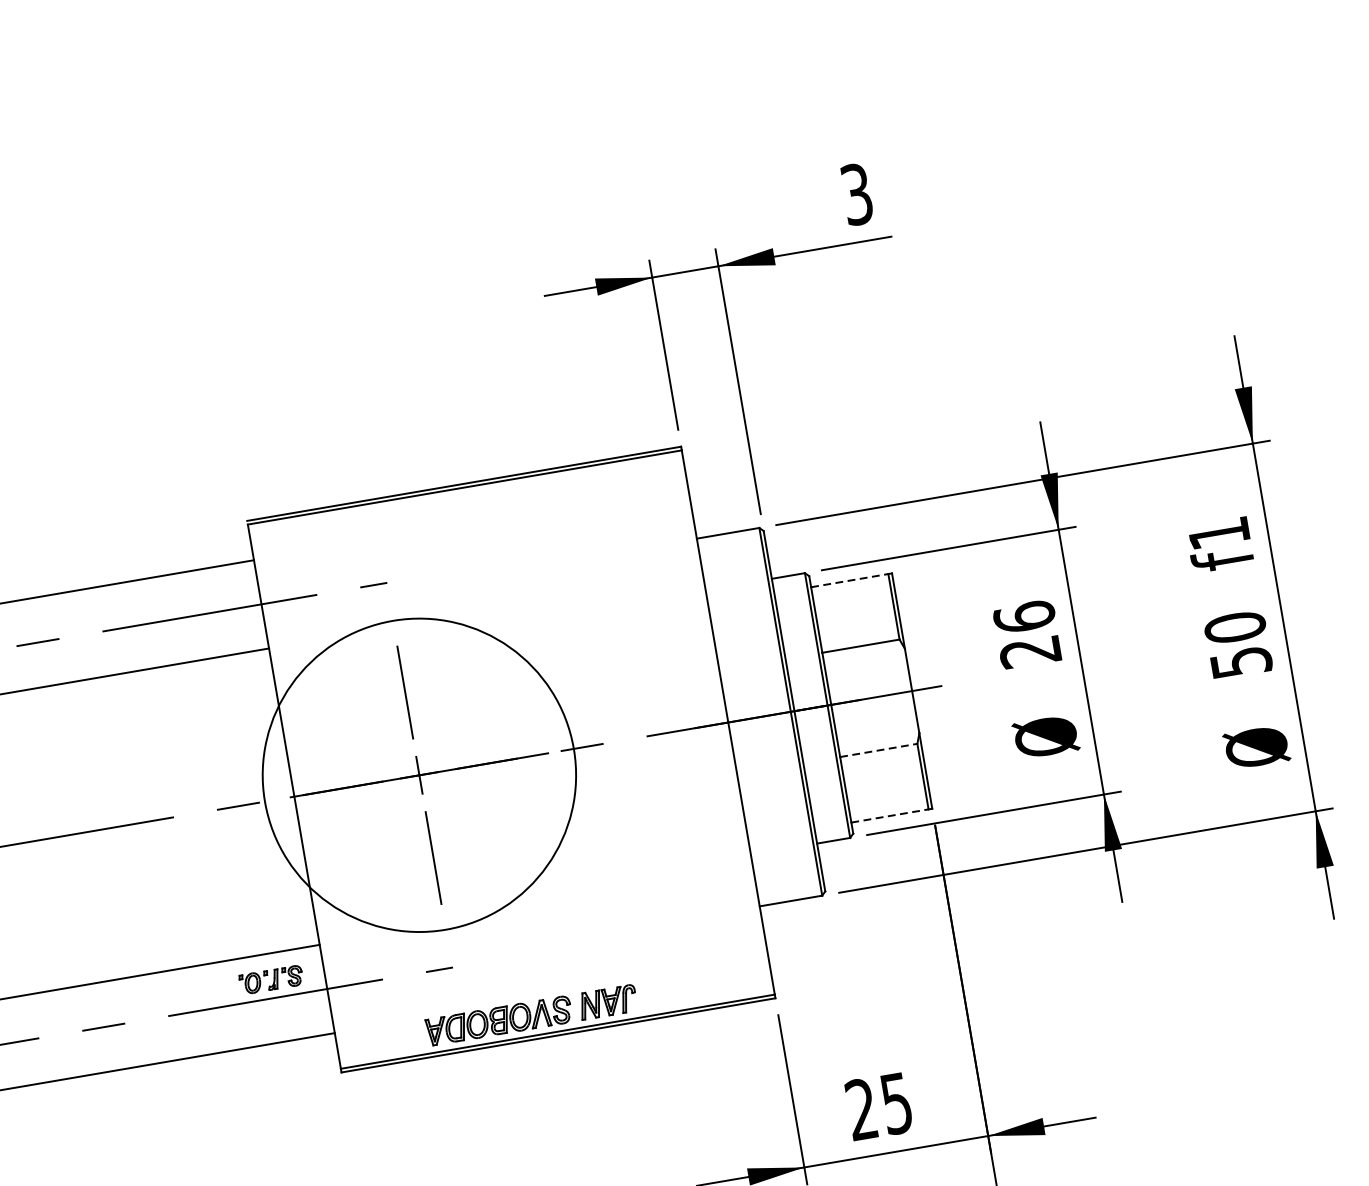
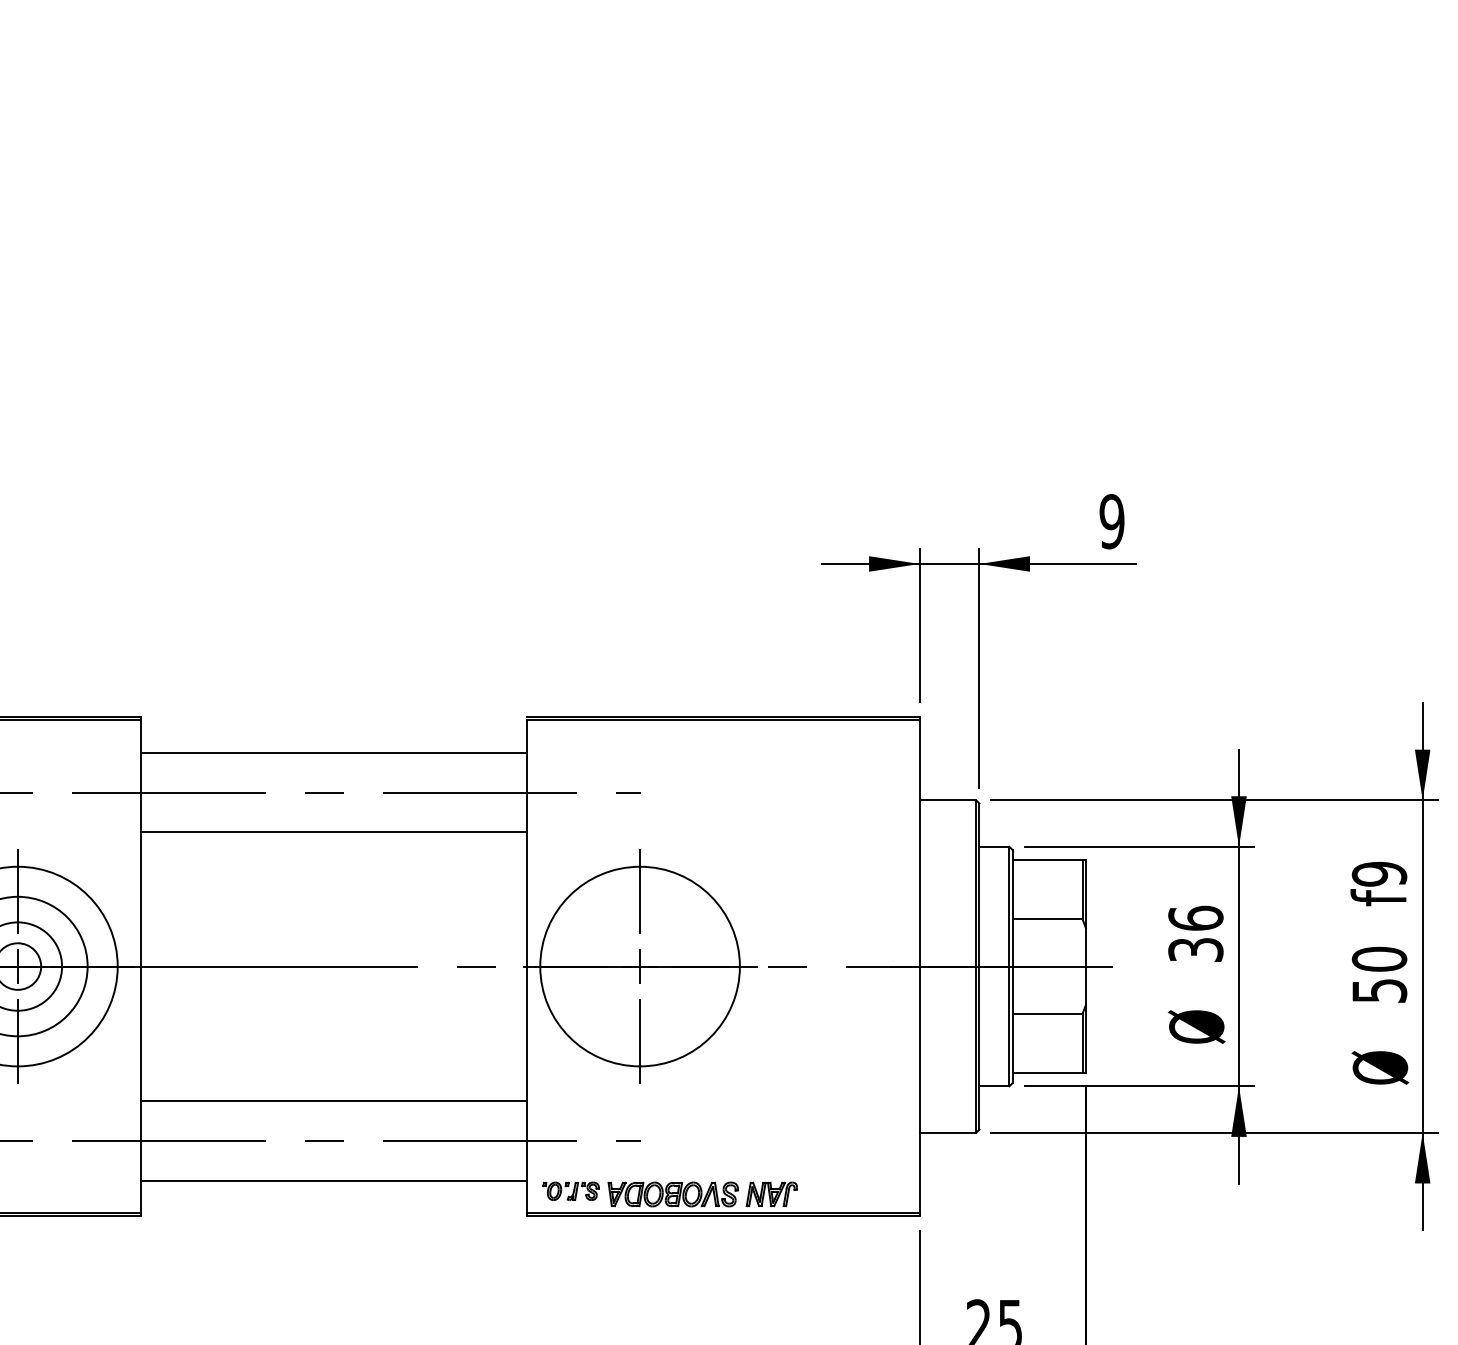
text: (856, 194) -> (1111, 521), 3 -> 9
text: (1219, 532) -> (1379, 873), f1 -> f9
line: (849, 581) -> (1047, 860), dashed -> solid
text: (1030, 652) -> (1195, 950), 26 -> 36
line: (878, 750) -> (1047, 1013), dashed -> solid
circle: (418, 775) -> (639, 966), size x0.71
line: (889, 816) -> (1047, 1073), dashed -> solid
part: (270, 979) -> (570, 1190), moved

